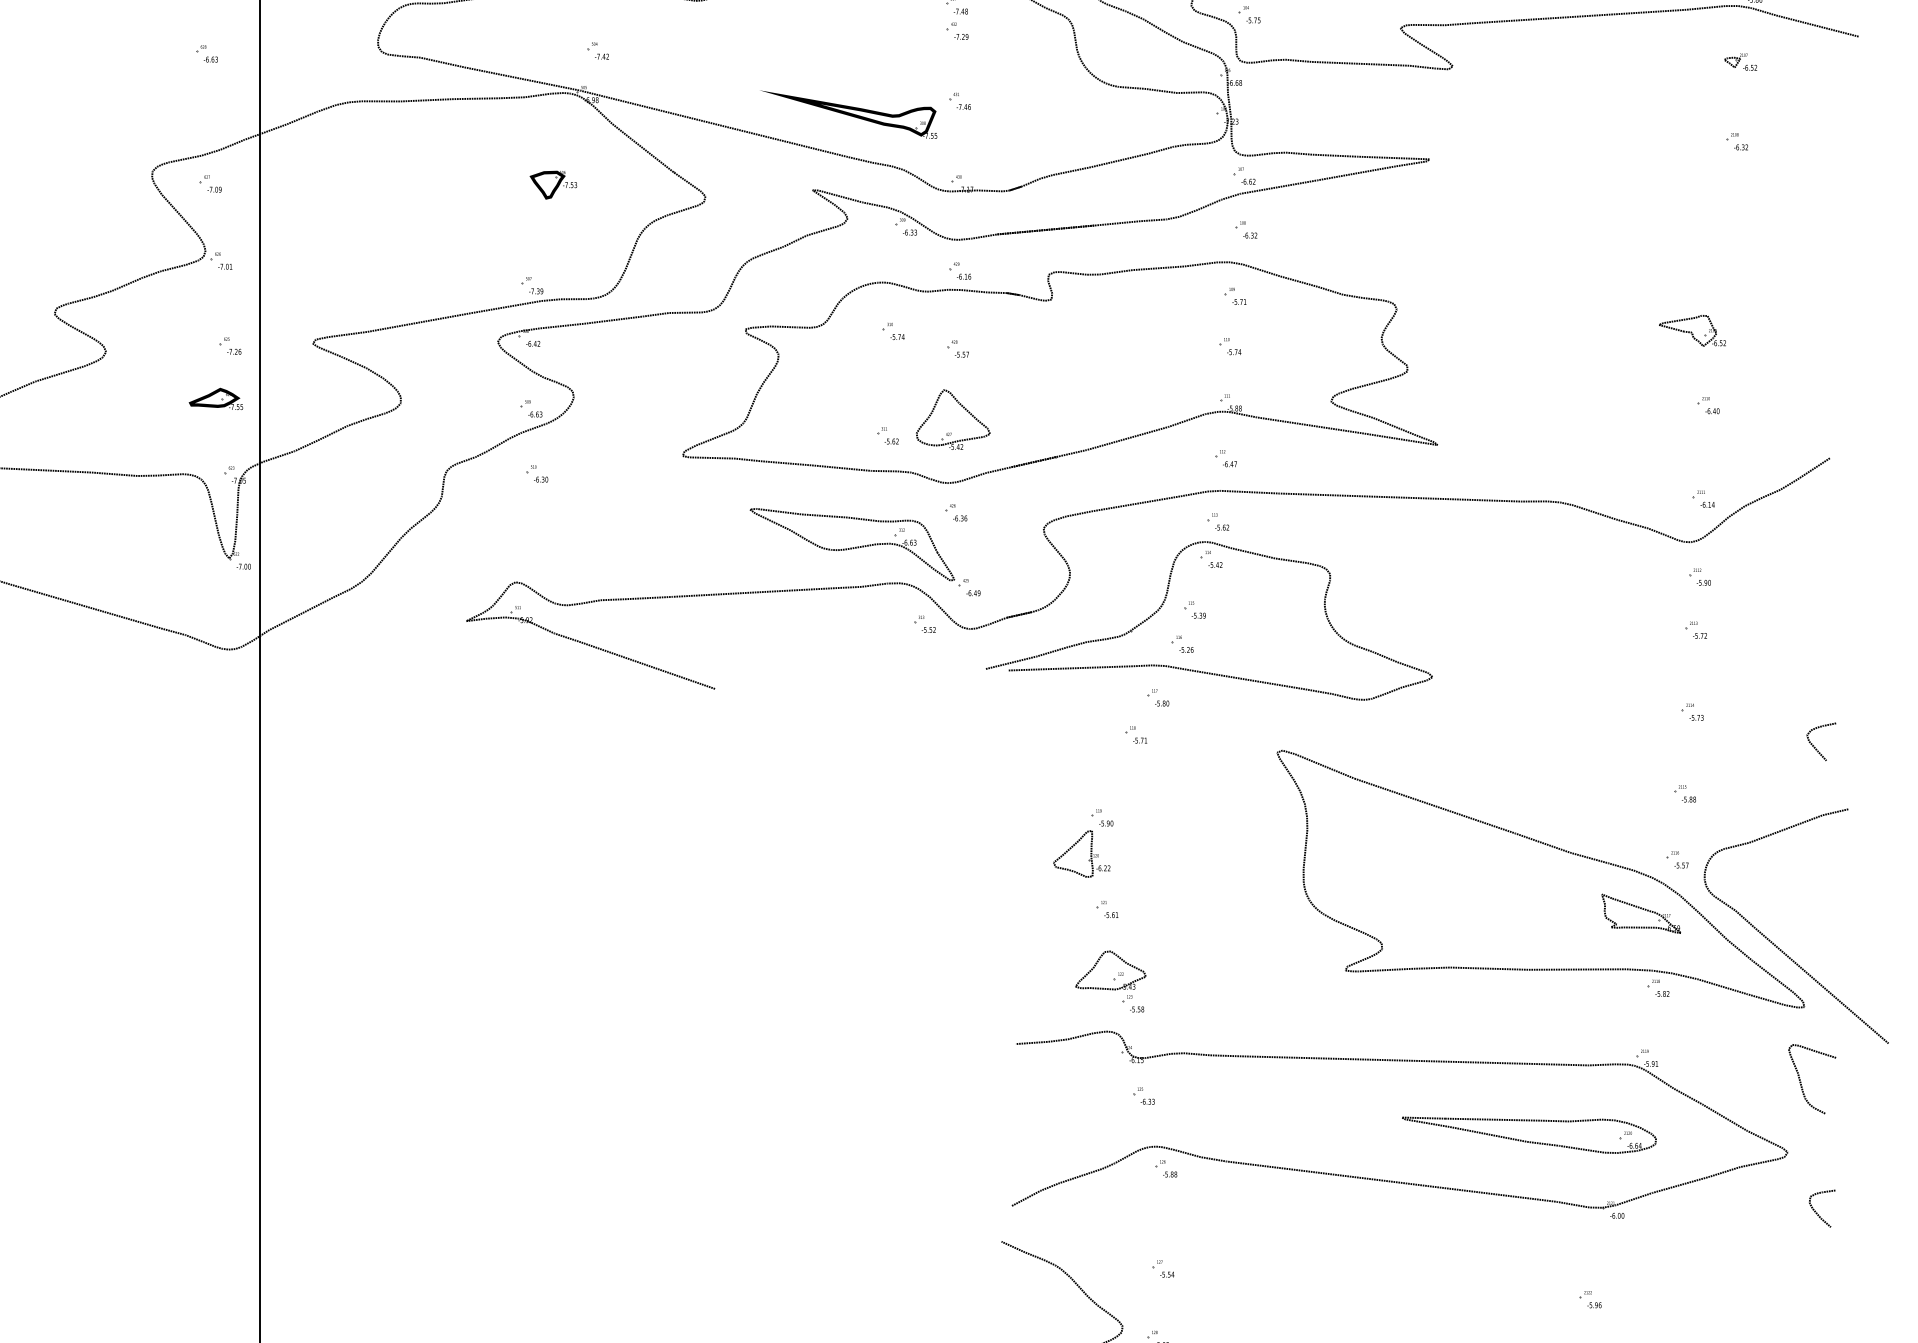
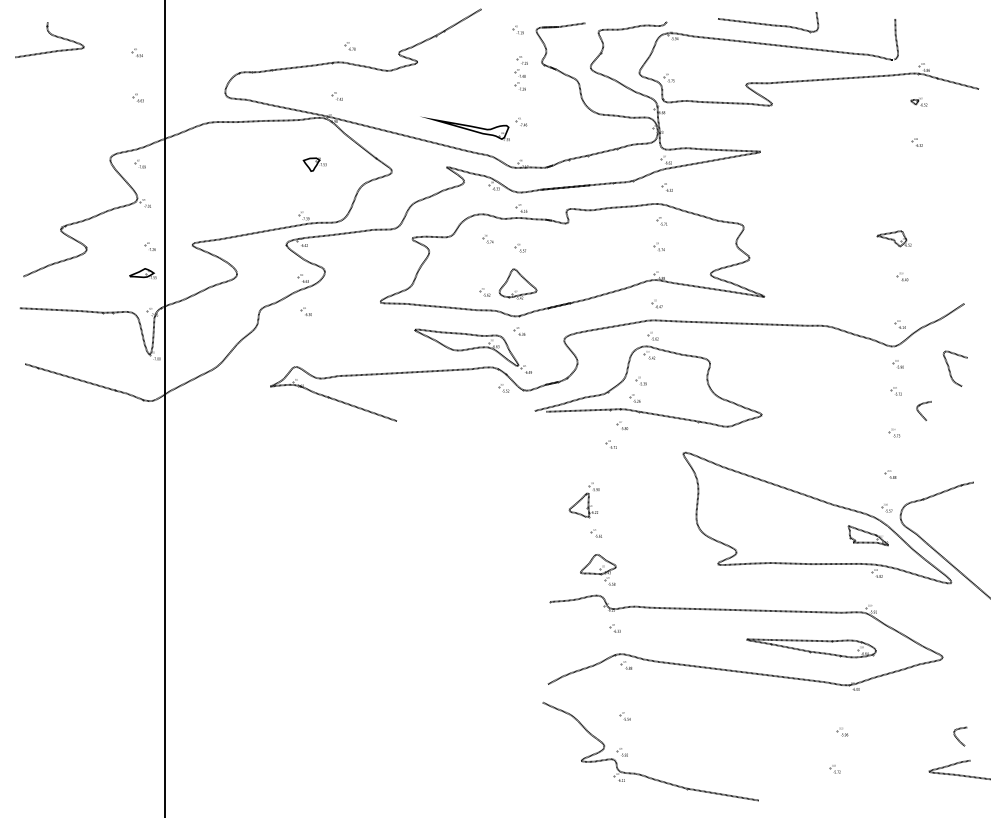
curve: (1814, 744) -> (920, 412), moved
curve: (1802, 1082) -> (950, 370), moved
curve: (1818, 1212) -> (958, 738), moved

